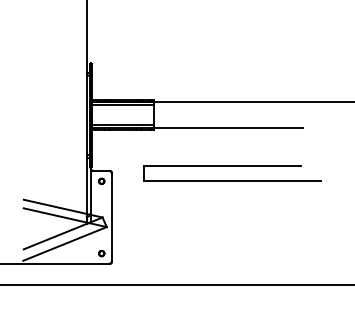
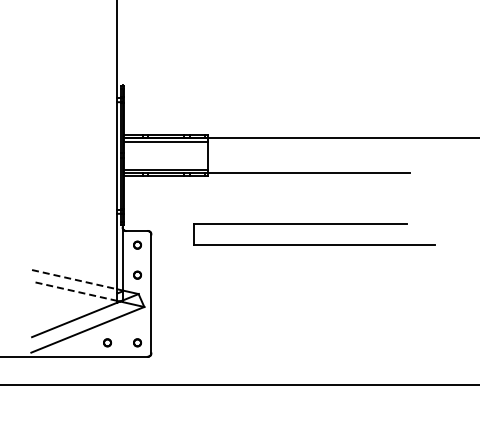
part: (101, 203) -> (137, 274), added
line: (55, 206) -> (74, 279), solid -> dashed
line: (55, 215) -> (74, 291), solid -> dashed
part: (79, 253) -> (107, 342), added

